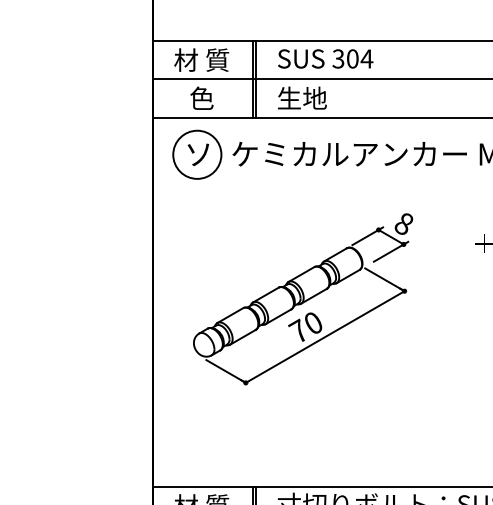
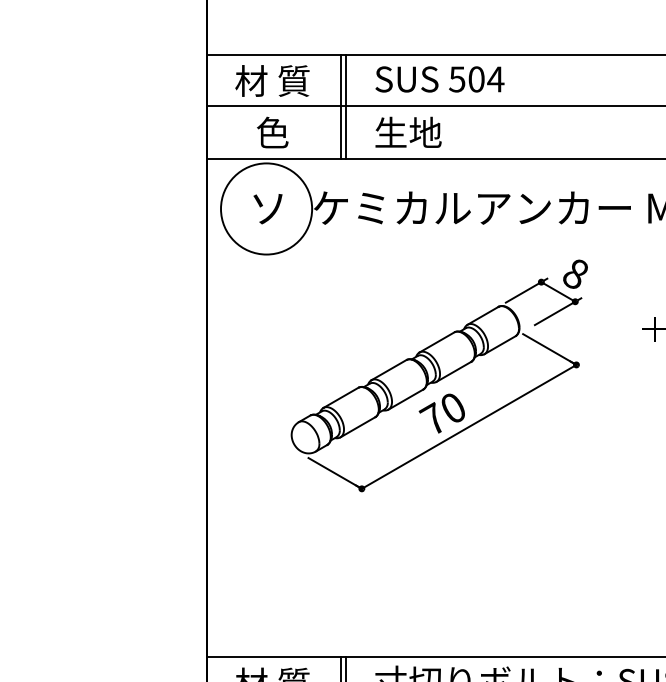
text: (338, 58) -> (457, 78), 304 -> 504
circle: (197, 154) -> (266, 208), size x1.4
part: (303, 299) -> (439, 376), moved

